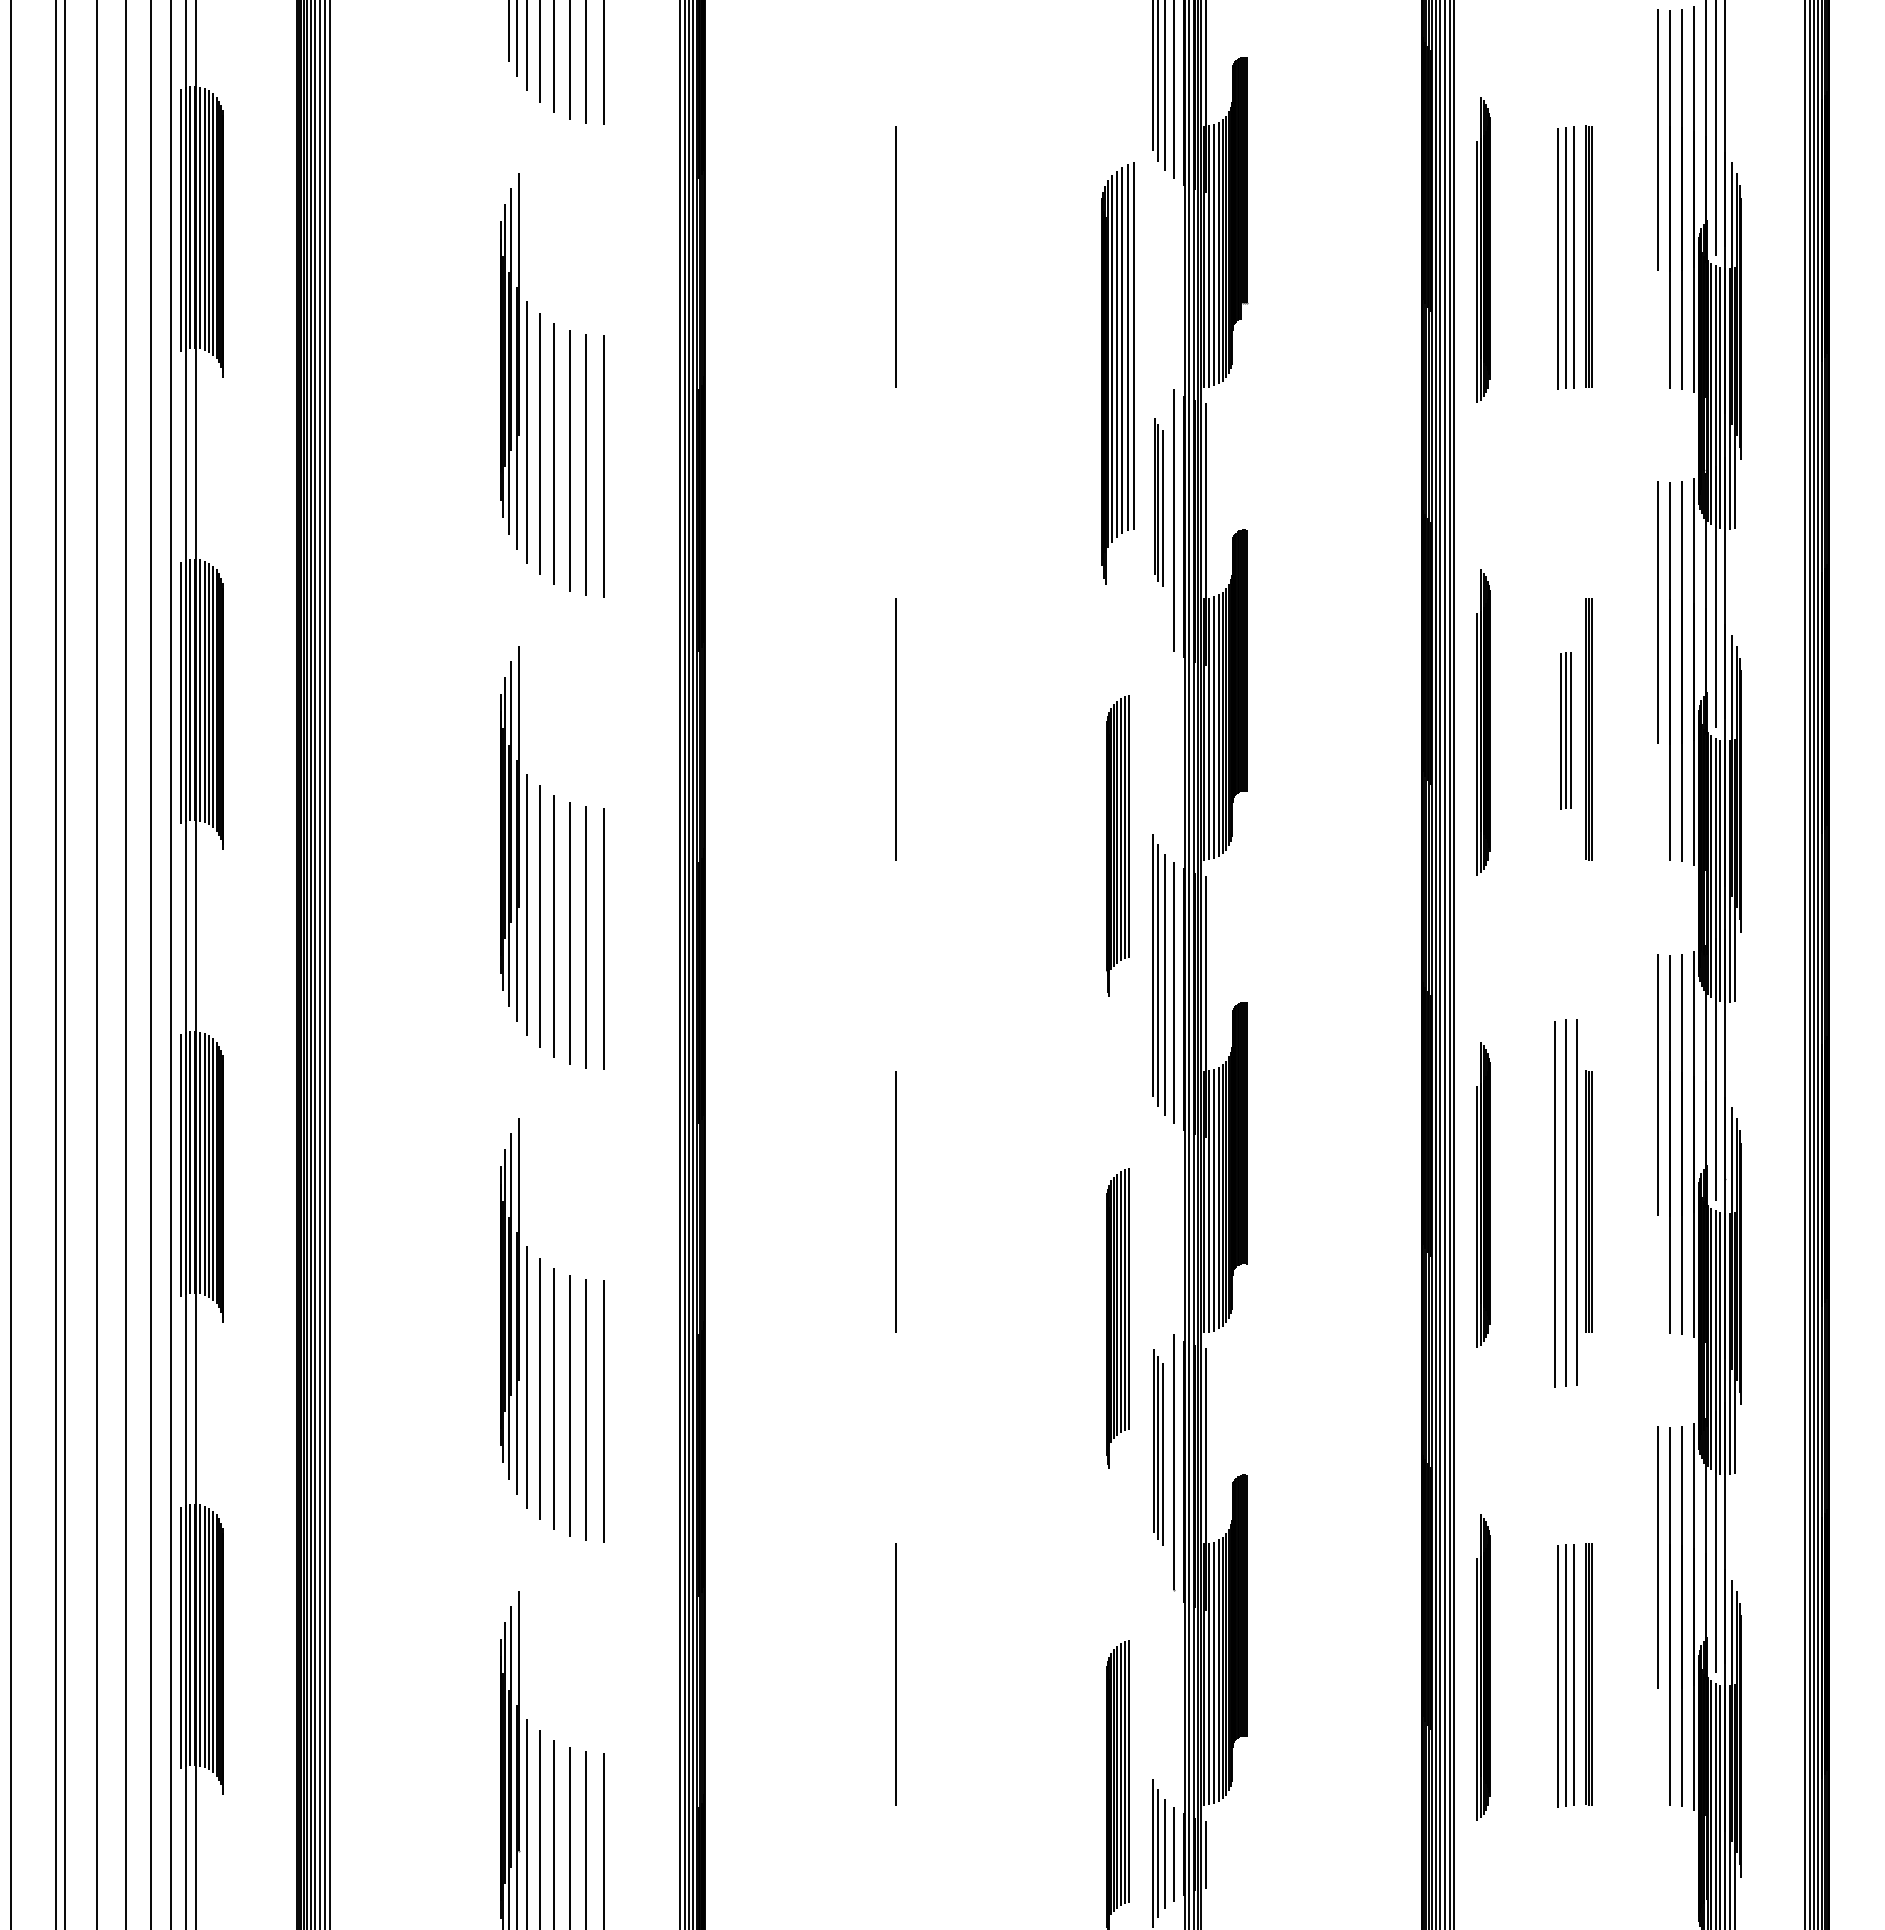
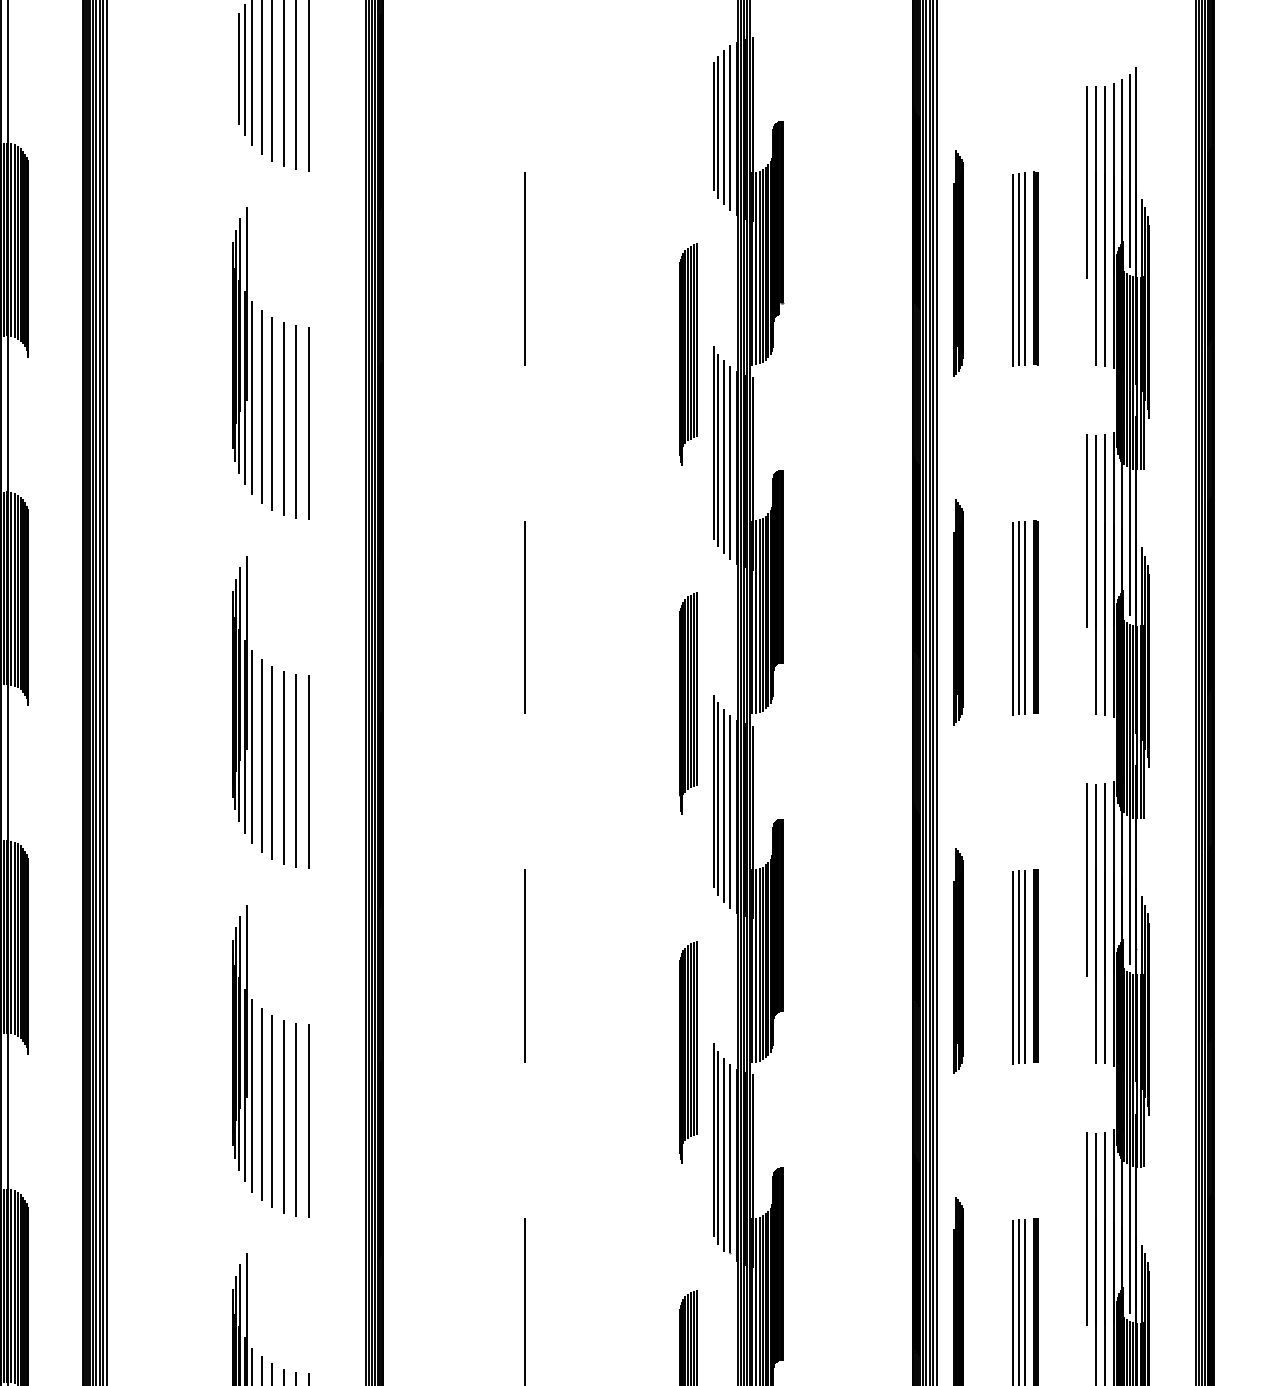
part: (1117, 373) -> (688, 354), size x0.71
part: (1158, 502) -> (718, 449), size x1.67
part: (1565, 730) -> (1018, 618), size x1.67
part: (1565, 1202) -> (1018, 966), size x0.71
part: (1158, 1447) -> (718, 1147), size x1.43

